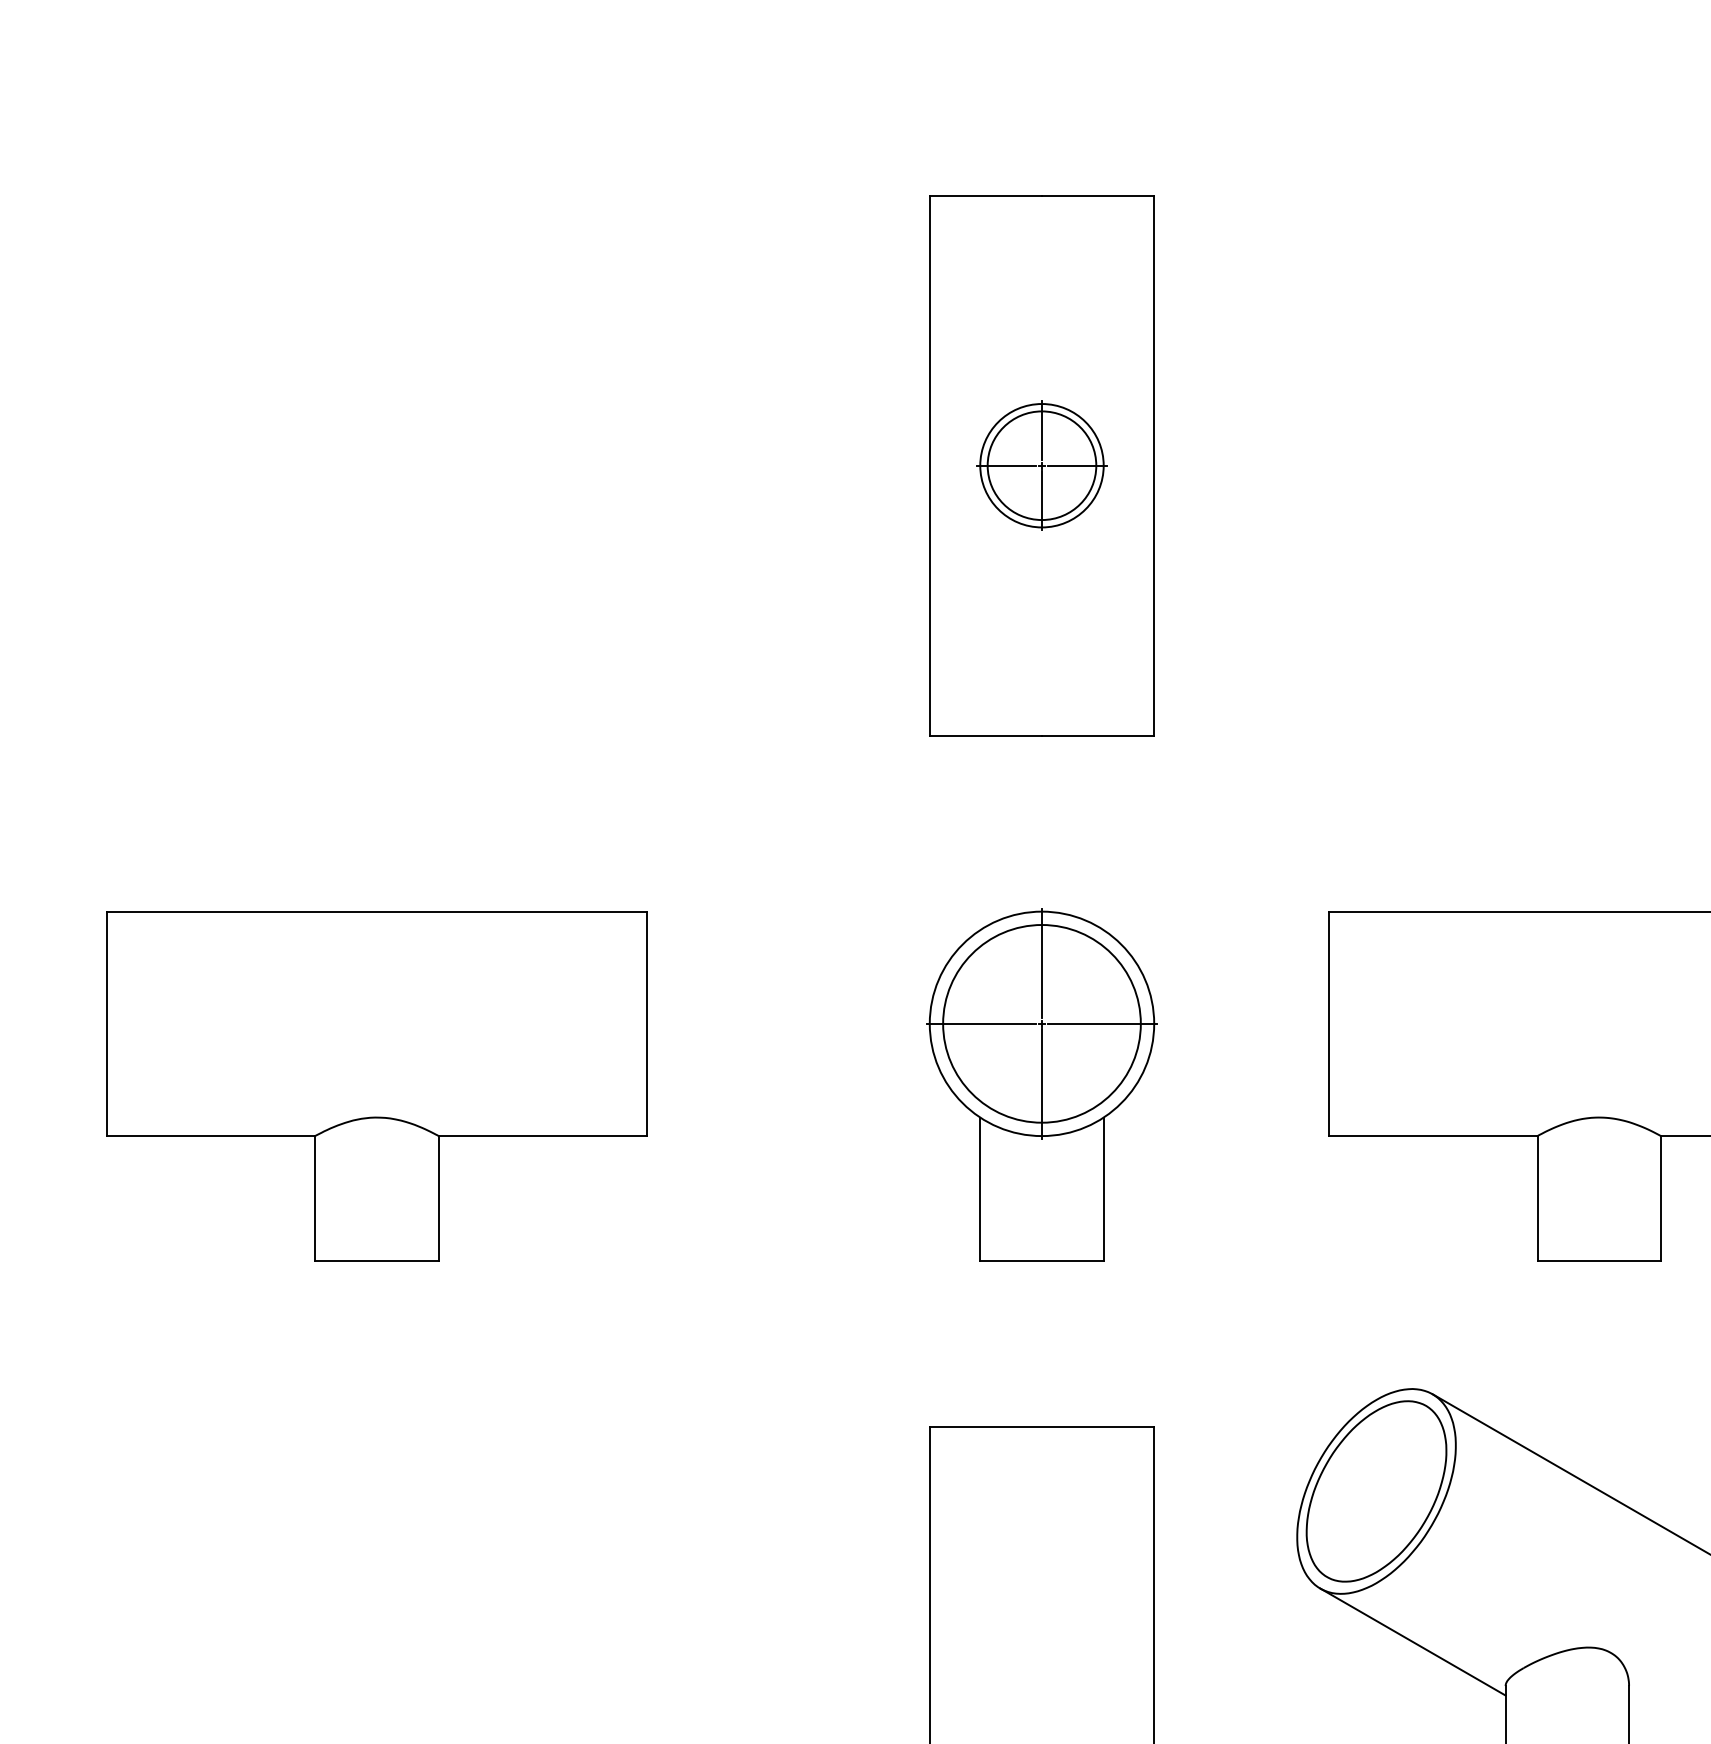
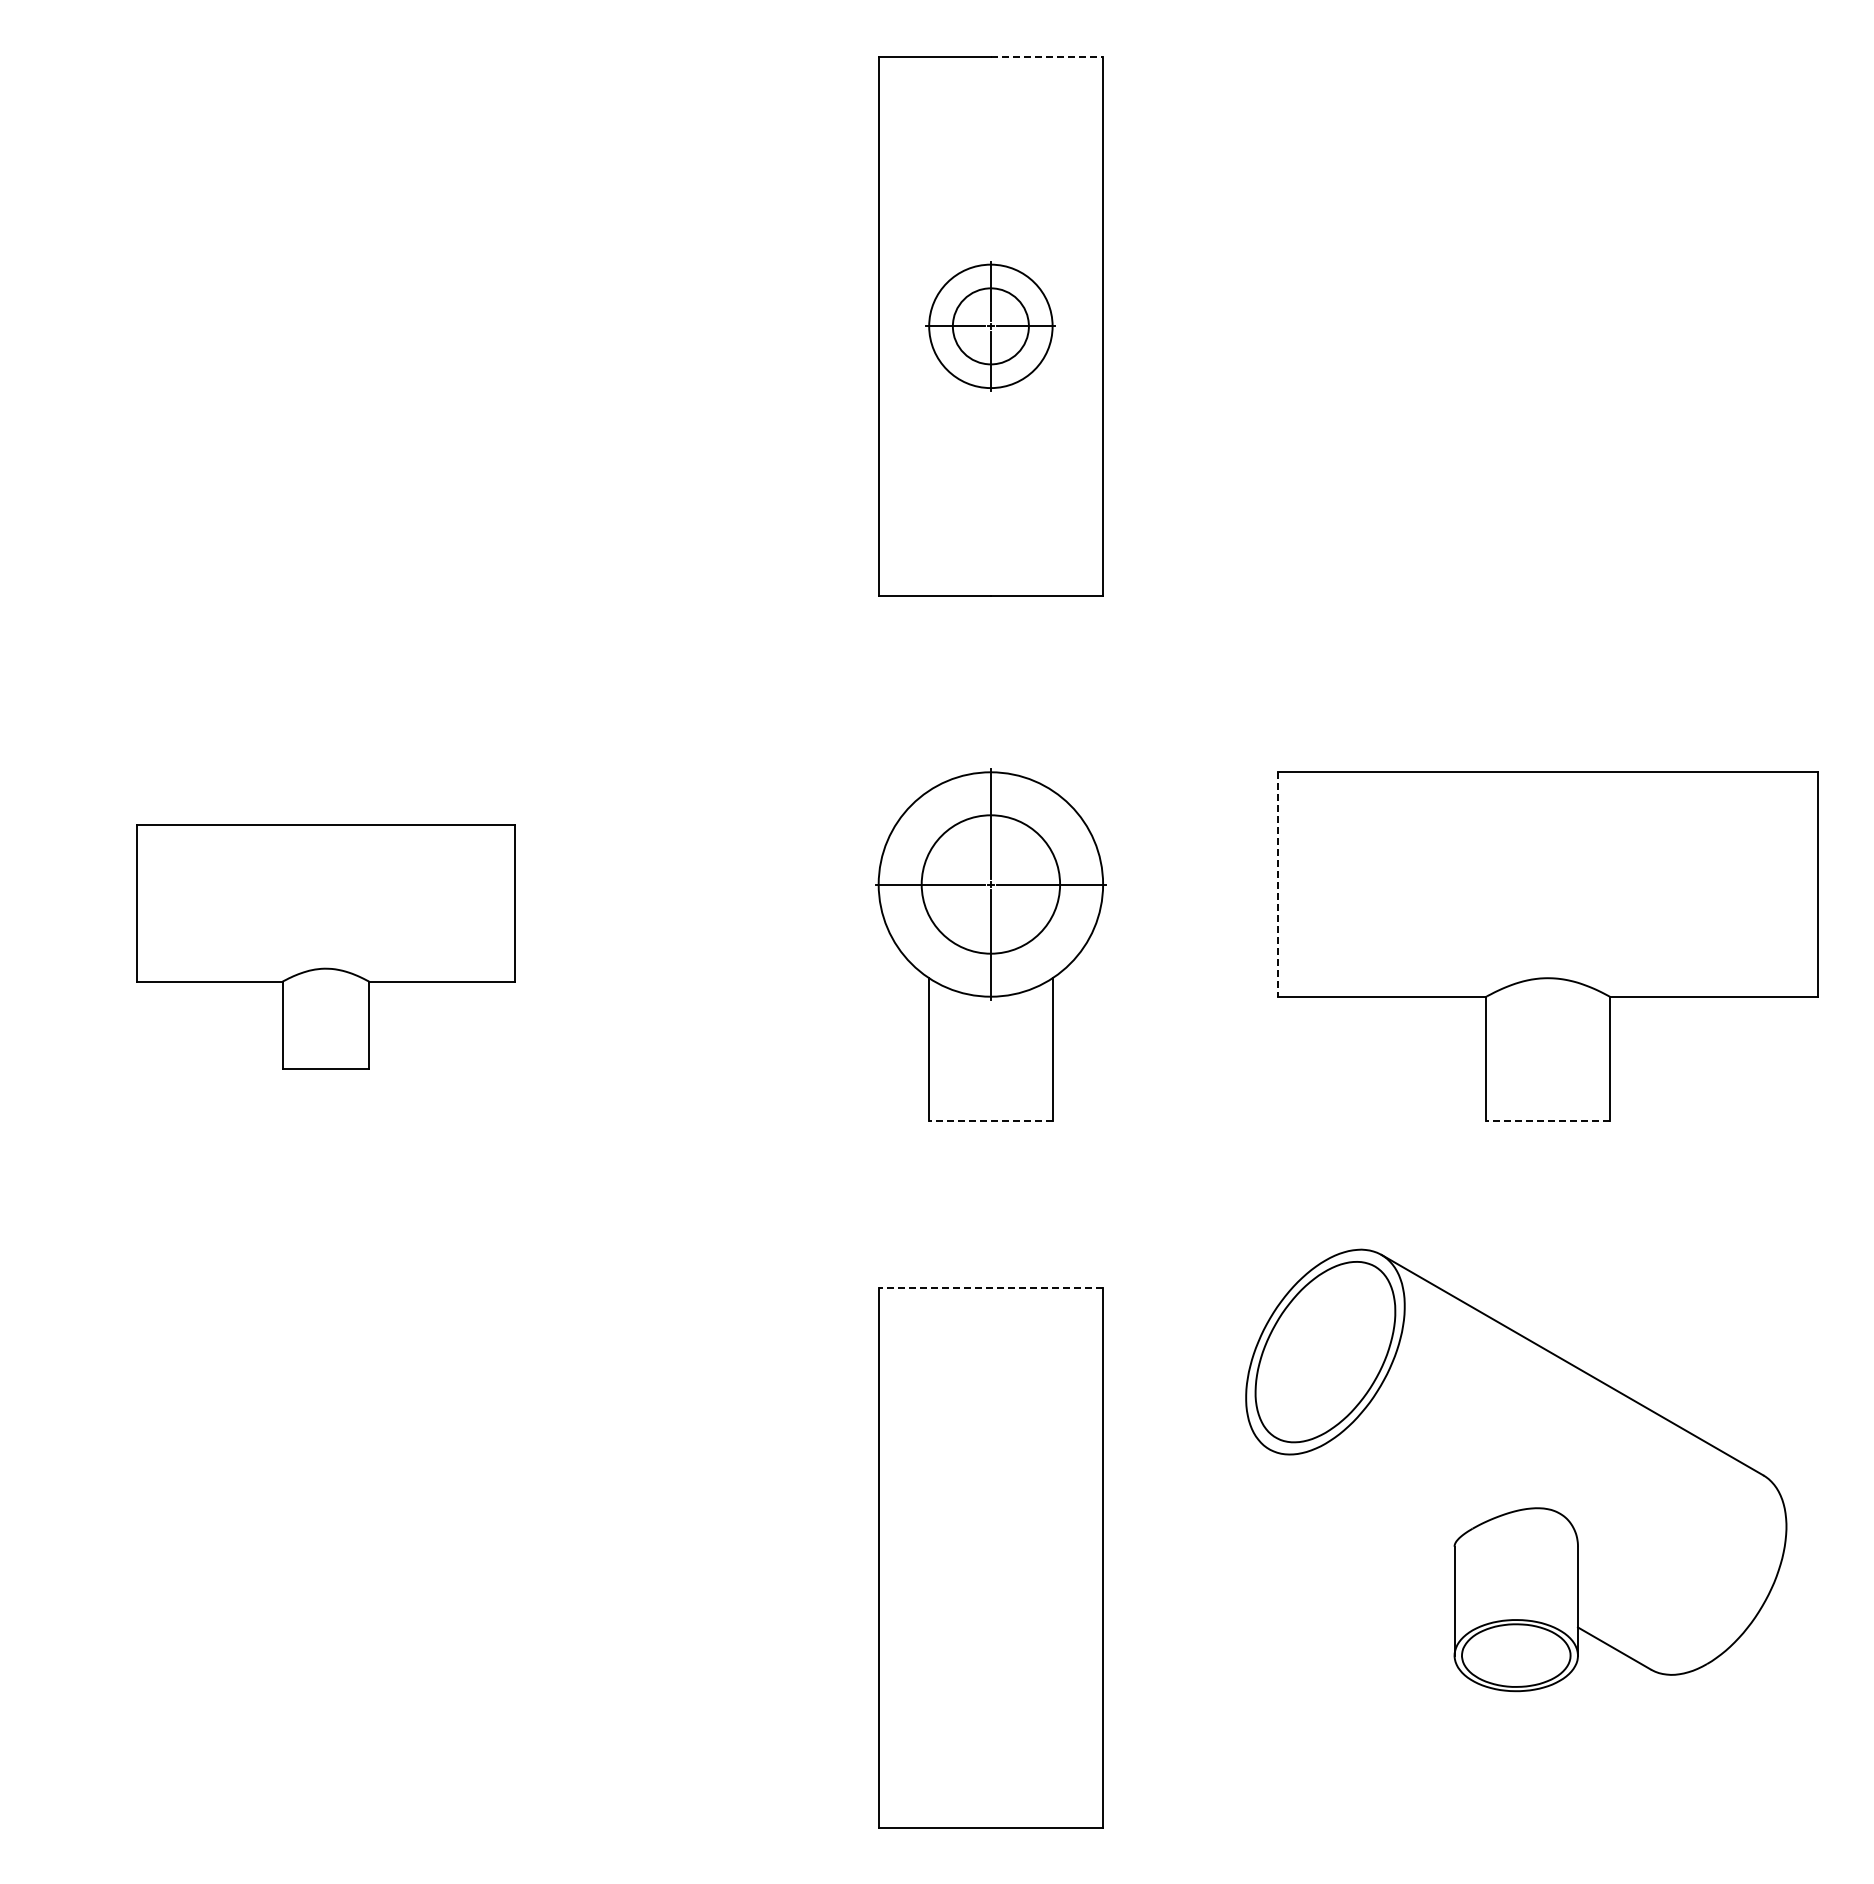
line: (1098, 195) -> (1047, 56), solid -> dashed
circle: (1041, 465) -> (990, 326), size x0.7
circle: (1041, 1023) -> (990, 884), size x0.7
line: (1329, 1024) -> (1278, 885), solid -> dashed
part: (376, 1085) -> (325, 946), size x0.7
line: (1041, 1260) -> (990, 1121), solid -> dashed
line: (1599, 1260) -> (1548, 1121), solid -> dashed
line: (1041, 1426) -> (990, 1287), solid -> dashed
line: (1412, 1641) -> (1361, 1502), removed

